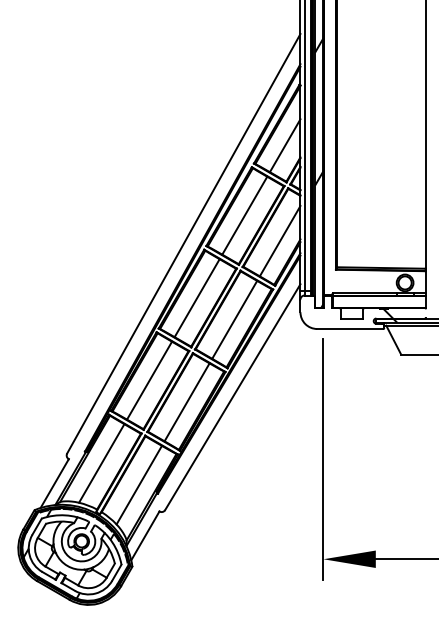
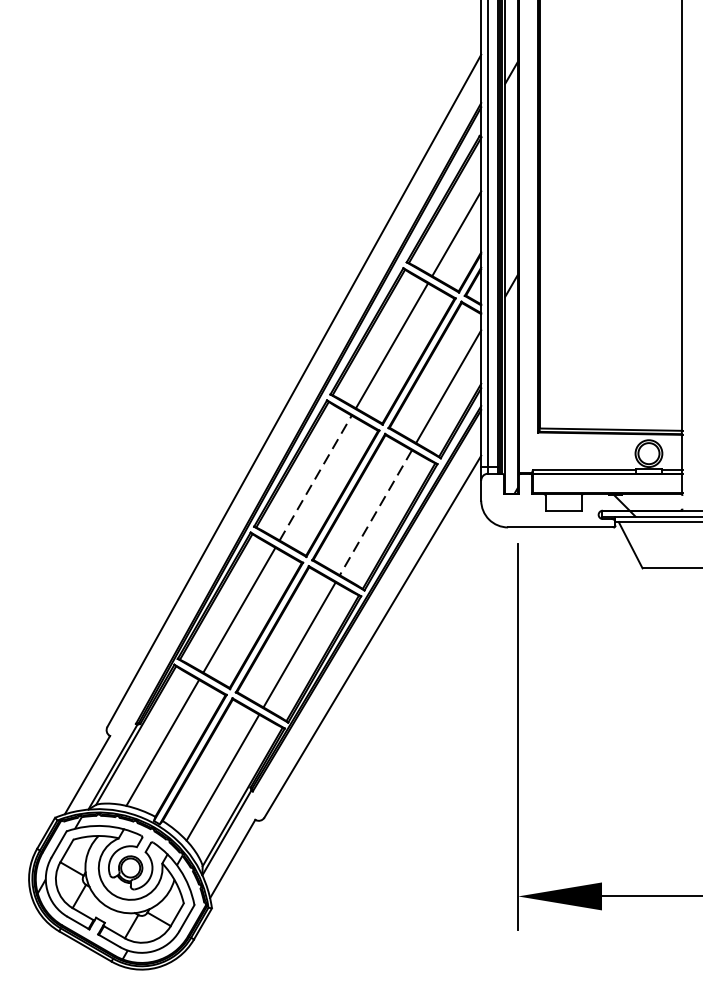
line: (197, 298) -> (316, 478), solid -> dashed
line: (234, 319) -> (375, 512), solid -> dashed

